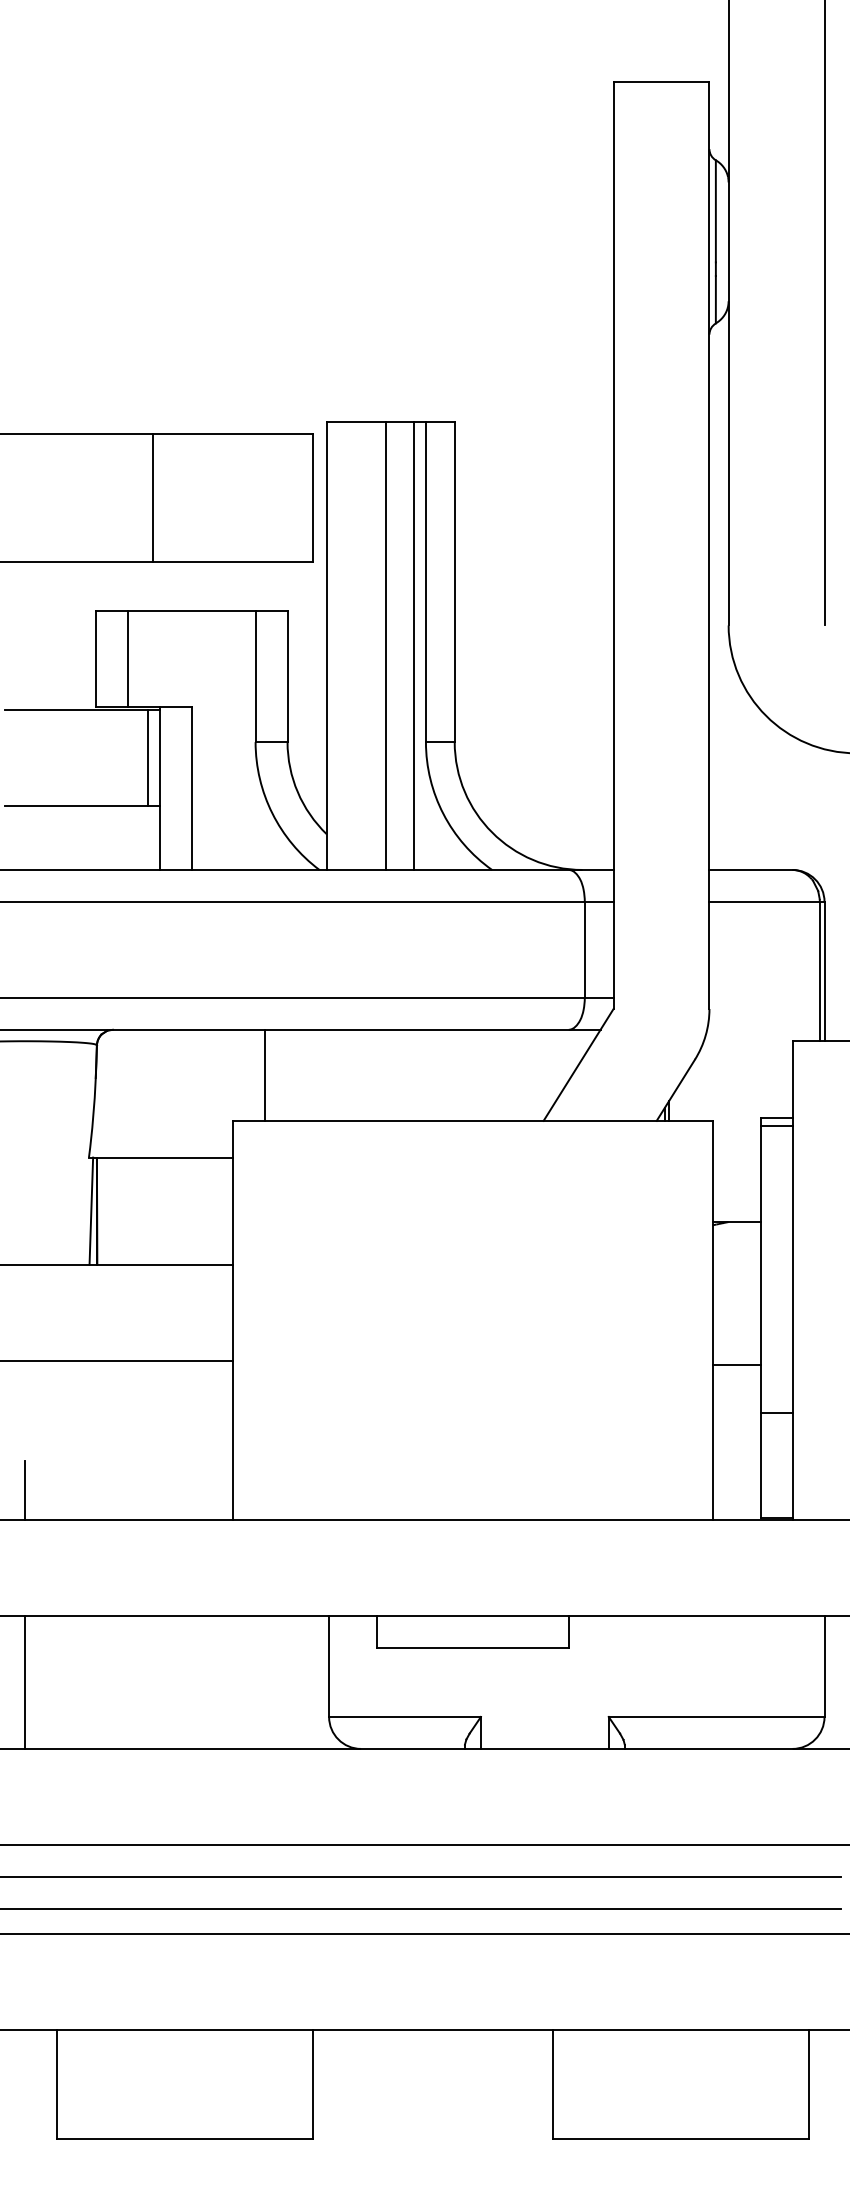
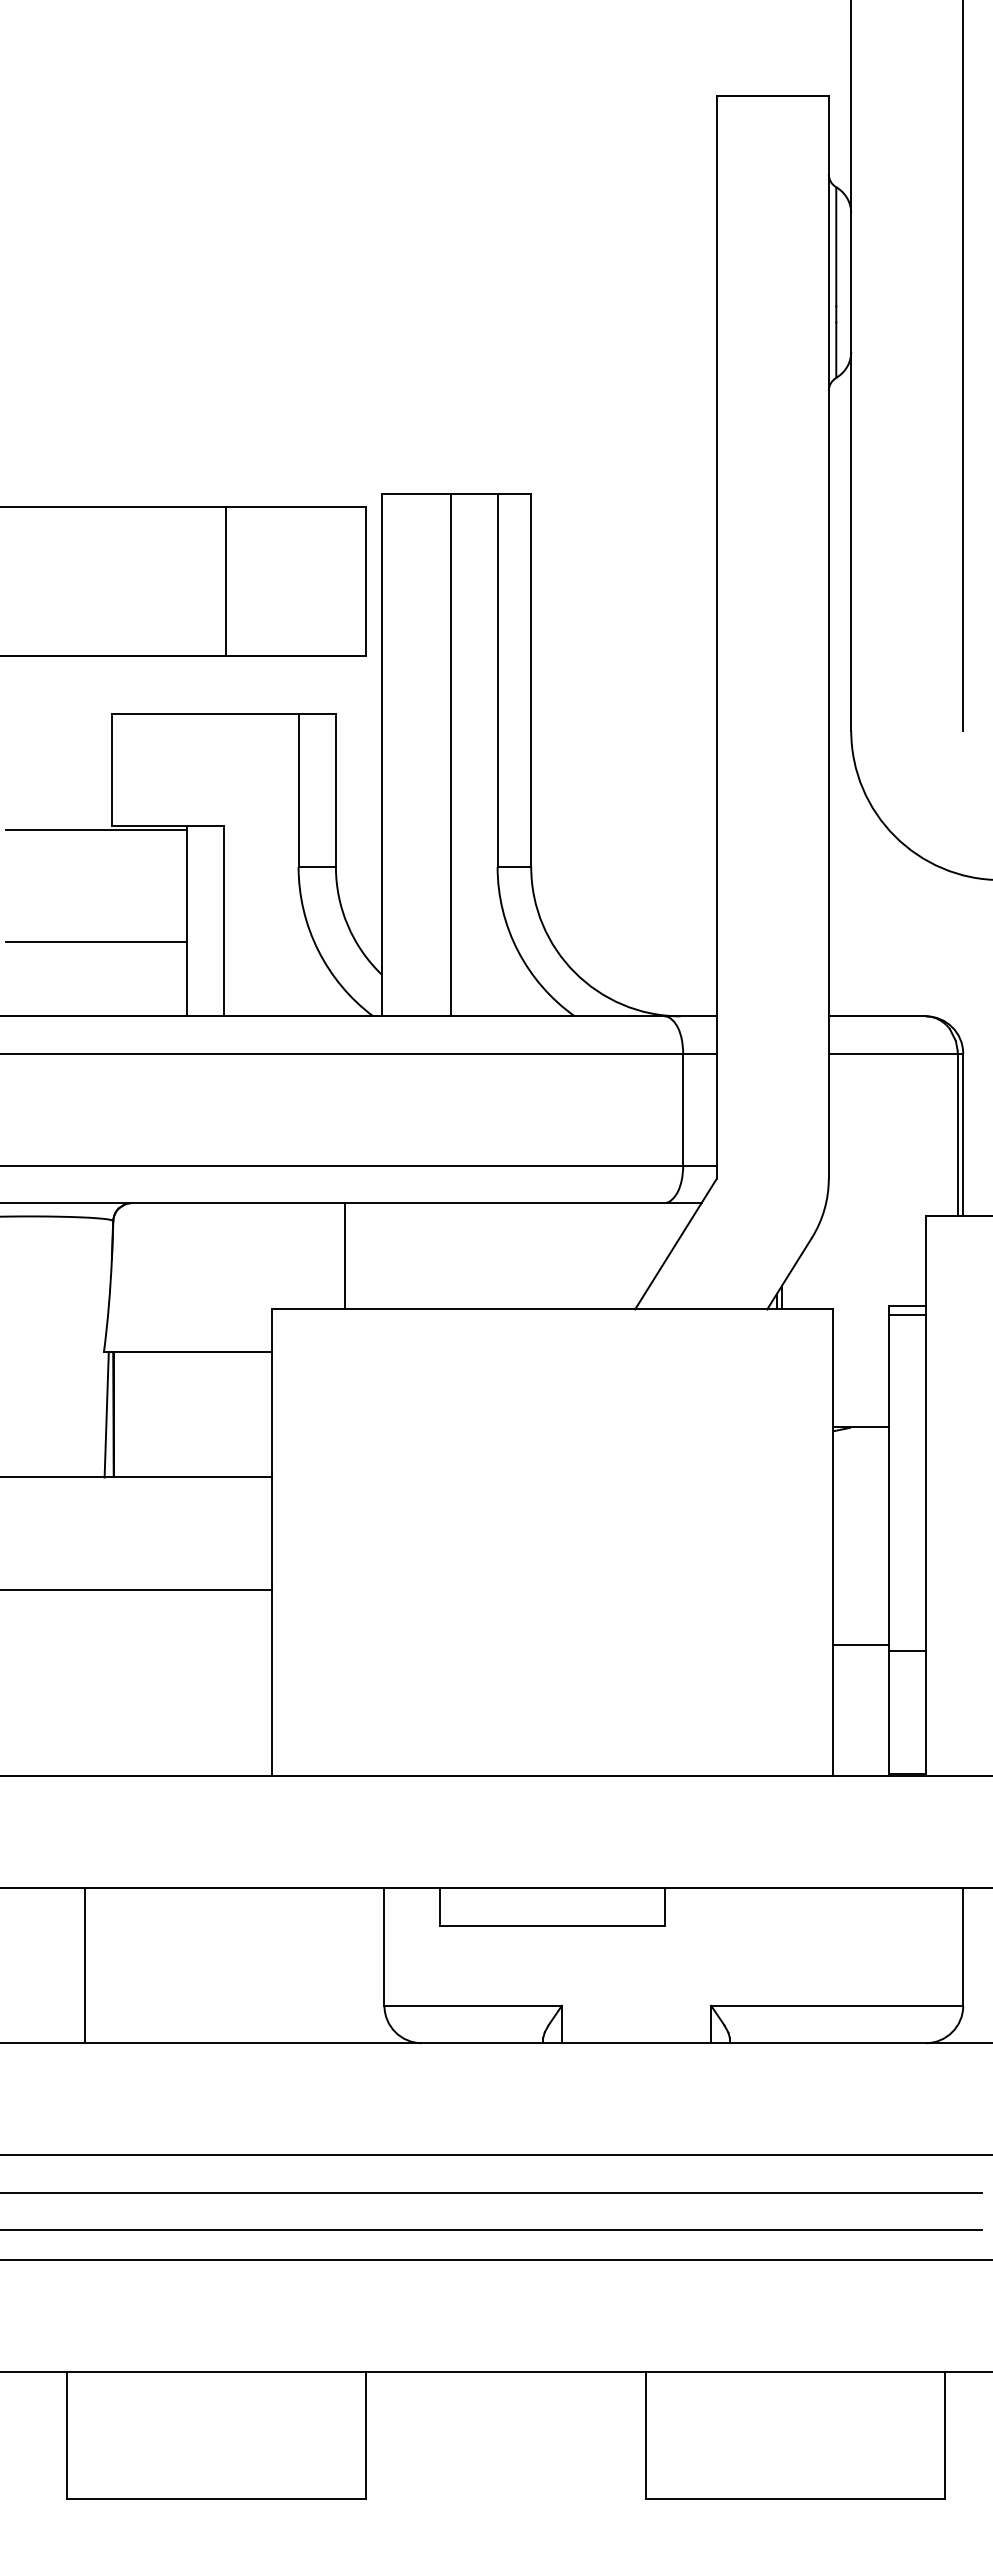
line: (153, 497) -> (226, 581), moved
line: (414, 645) -> (484, 754), removed
line: (127, 658) -> (149, 769), removed
line: (147, 757) -> (172, 885), removed
line: (264, 1075) -> (344, 1256), moved
line: (736, 1365) -> (860, 1645), moved
line: (25, 1490) -> (29, 1741), removed
line: (25, 1682) -> (84, 1965), moved

